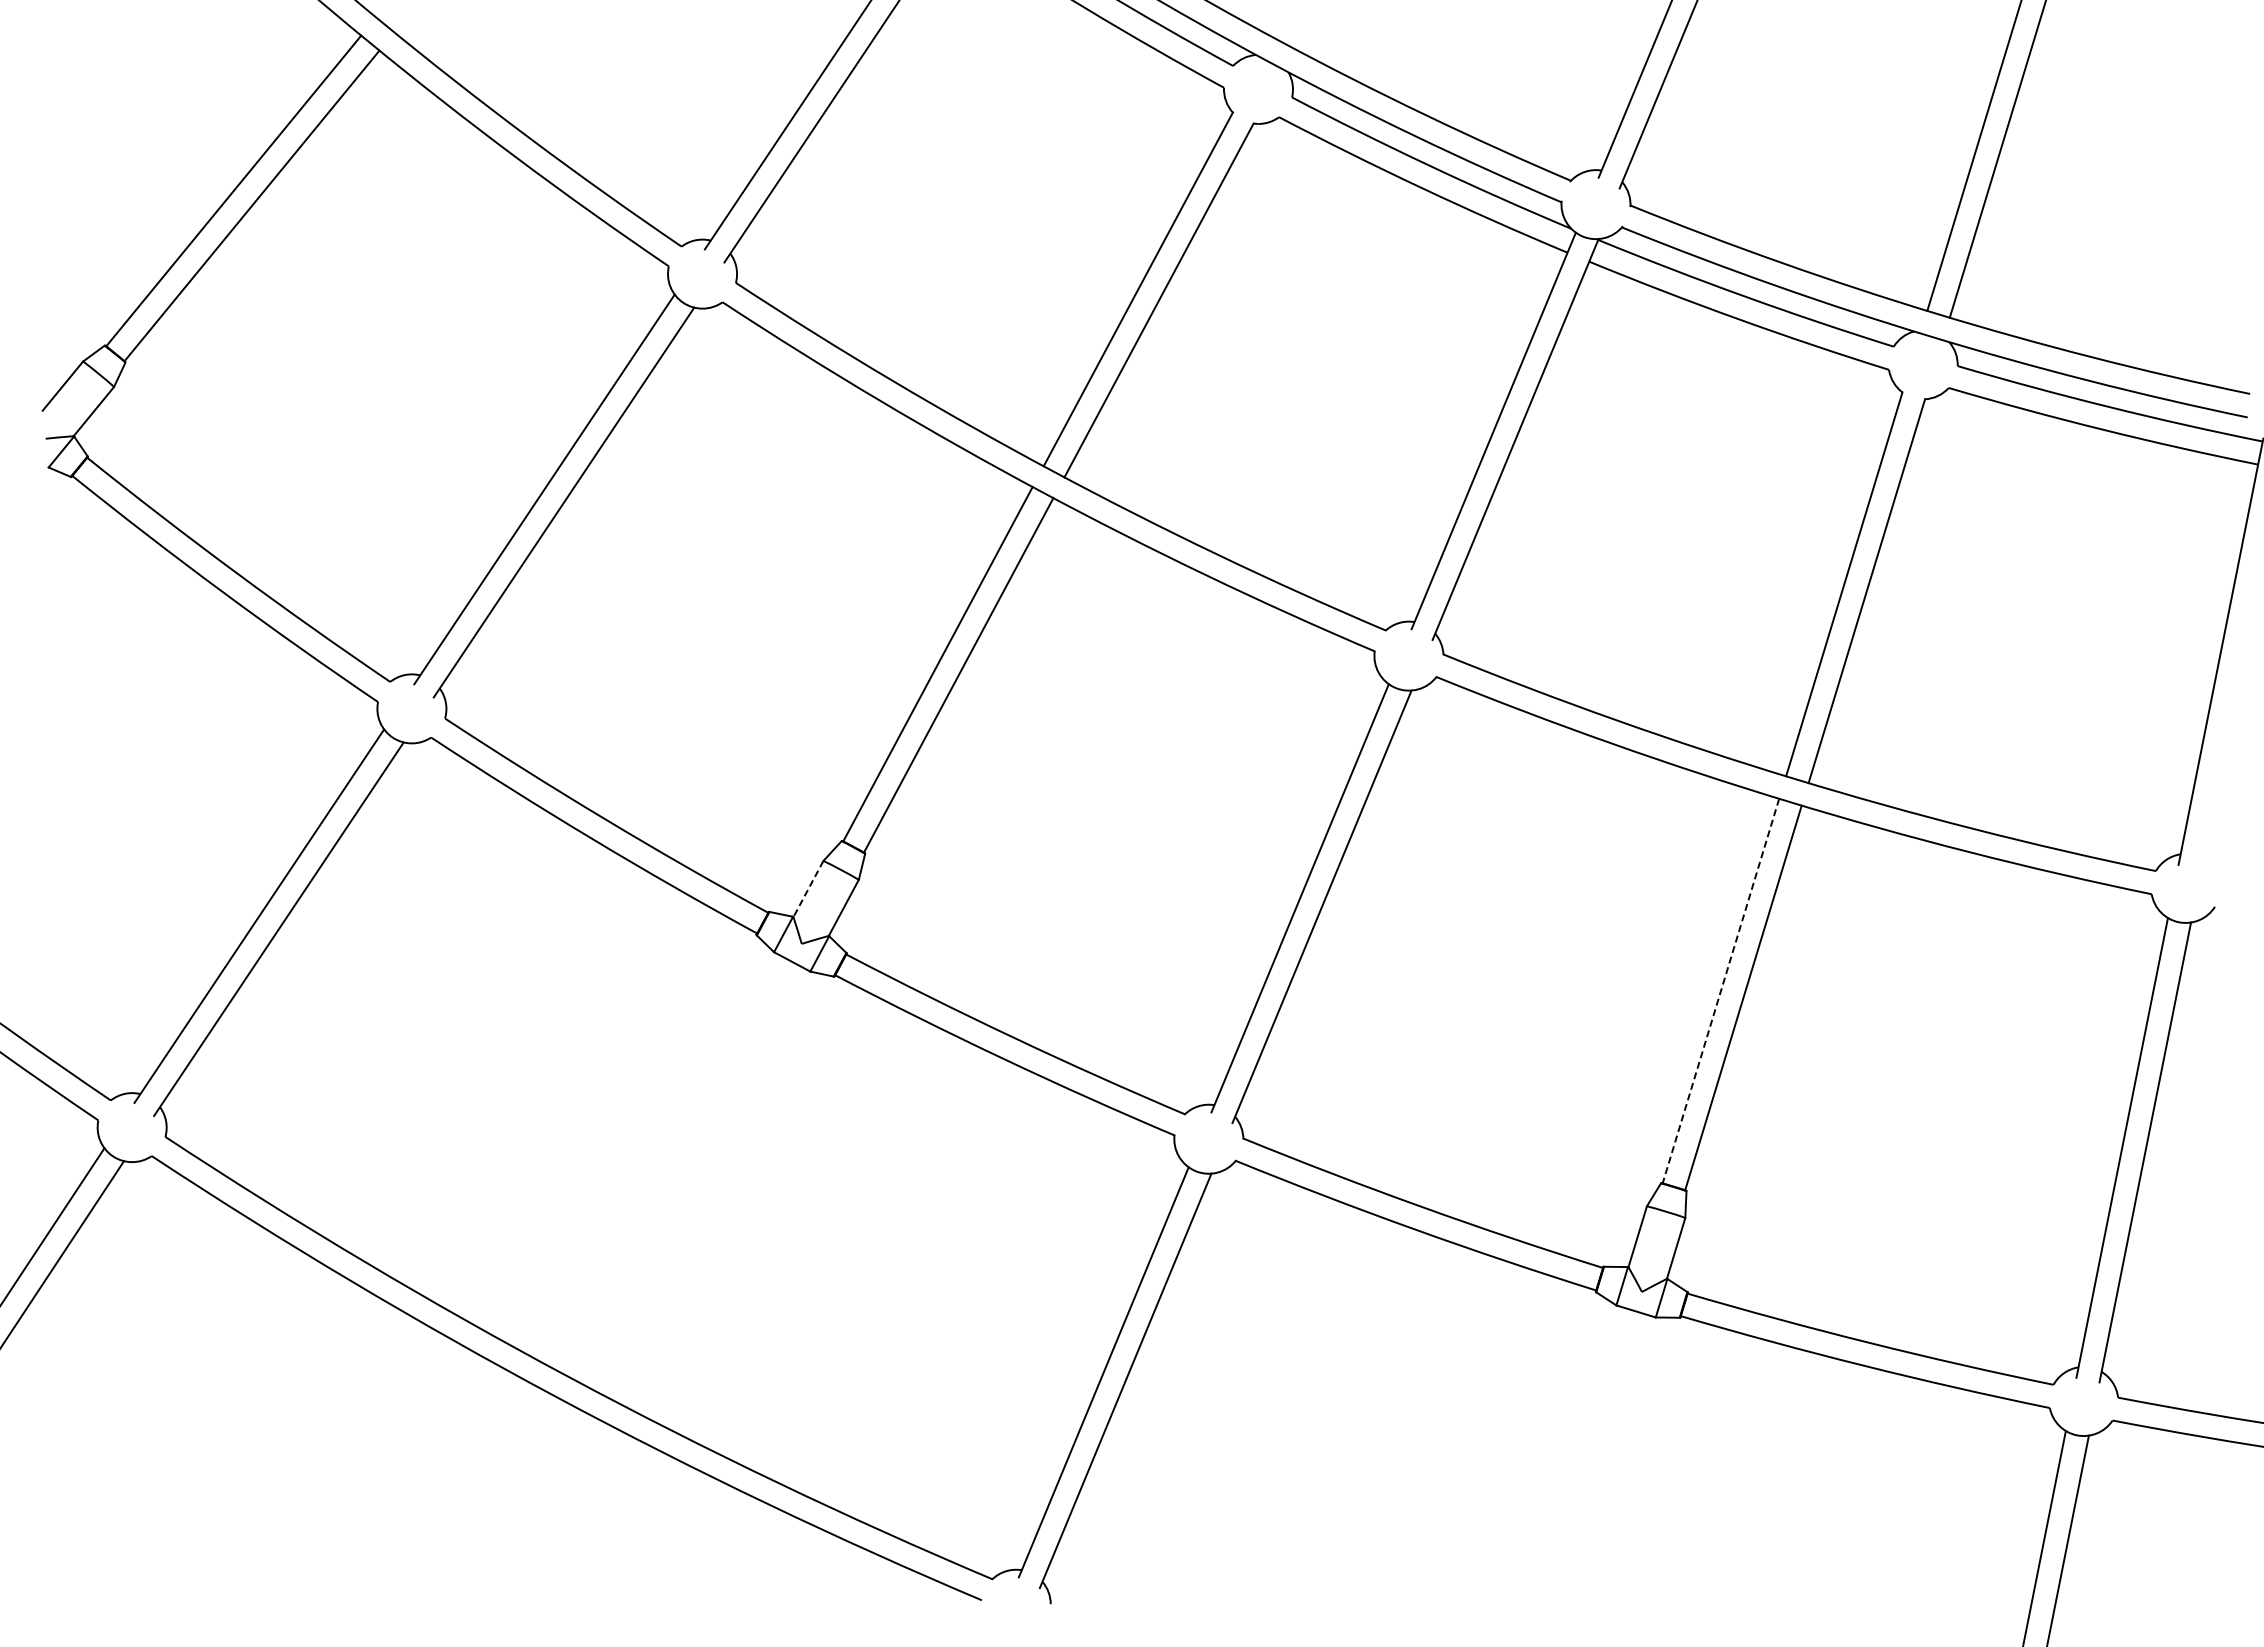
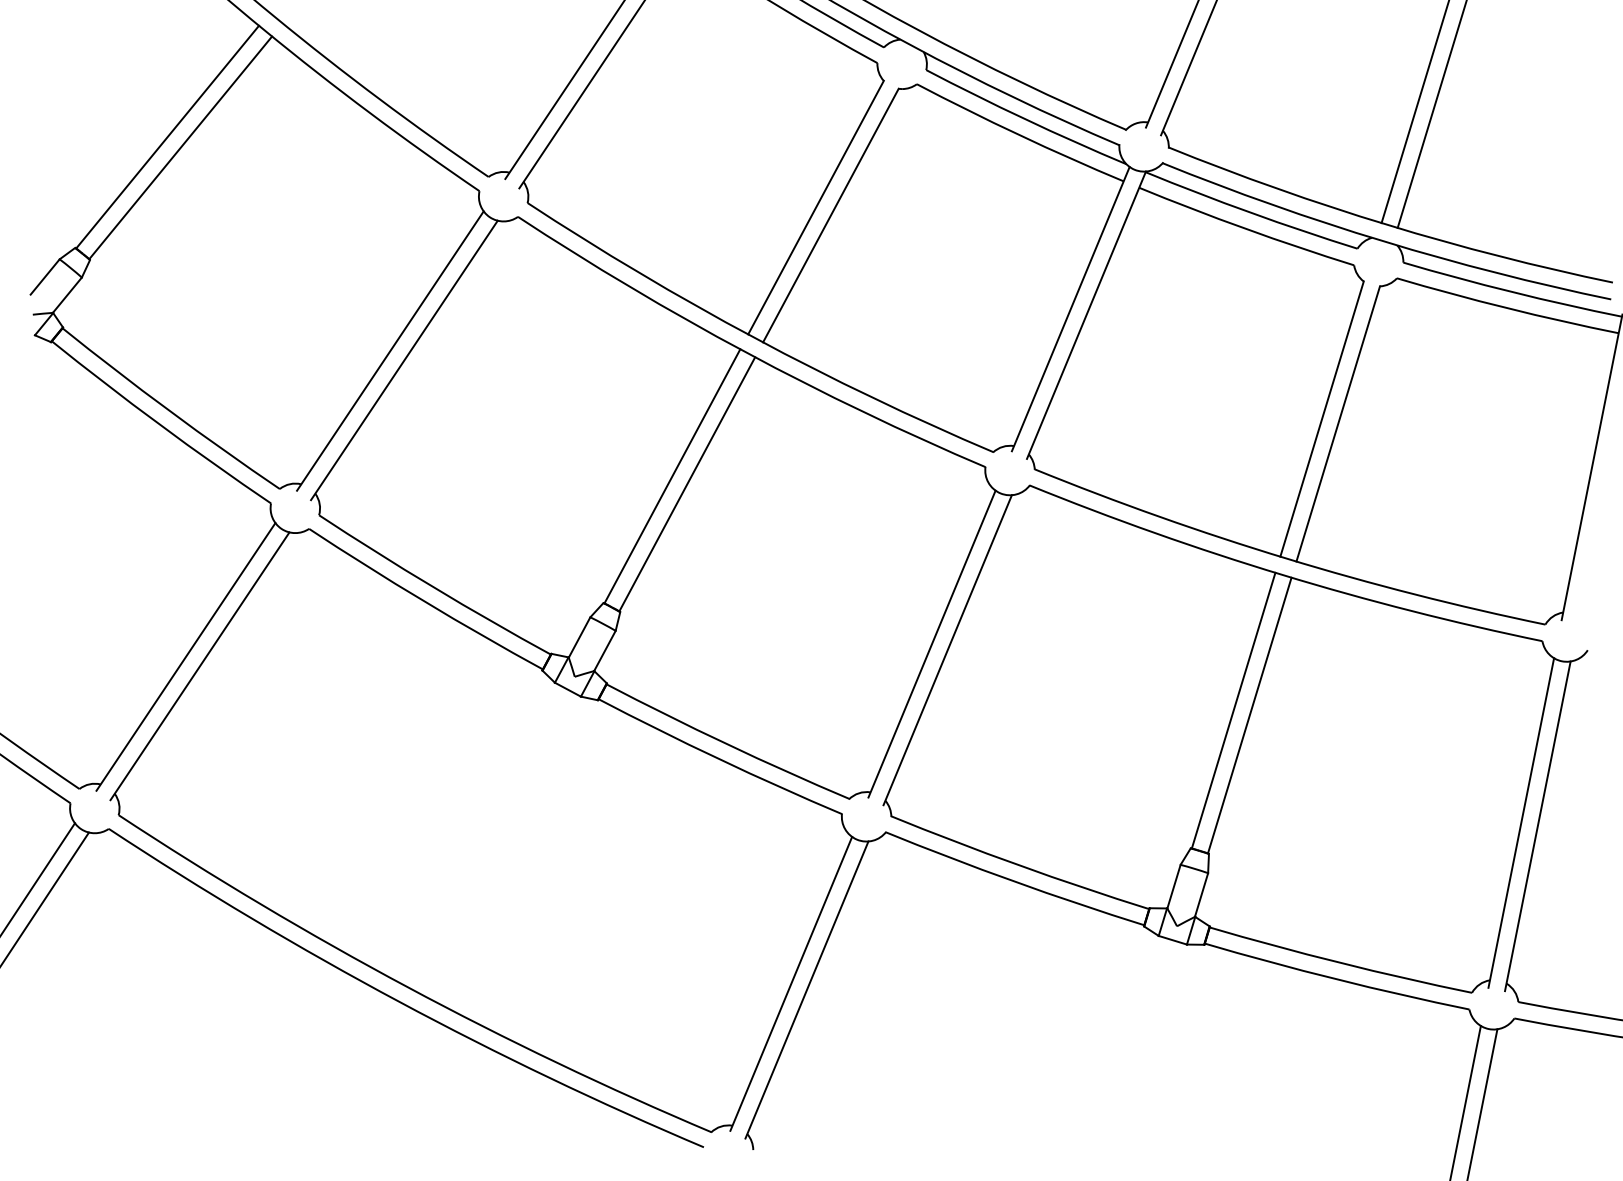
line: (808, 889) -> (579, 637), dashed -> solid
line: (1720, 991) -> (1233, 710), dashed -> solid

